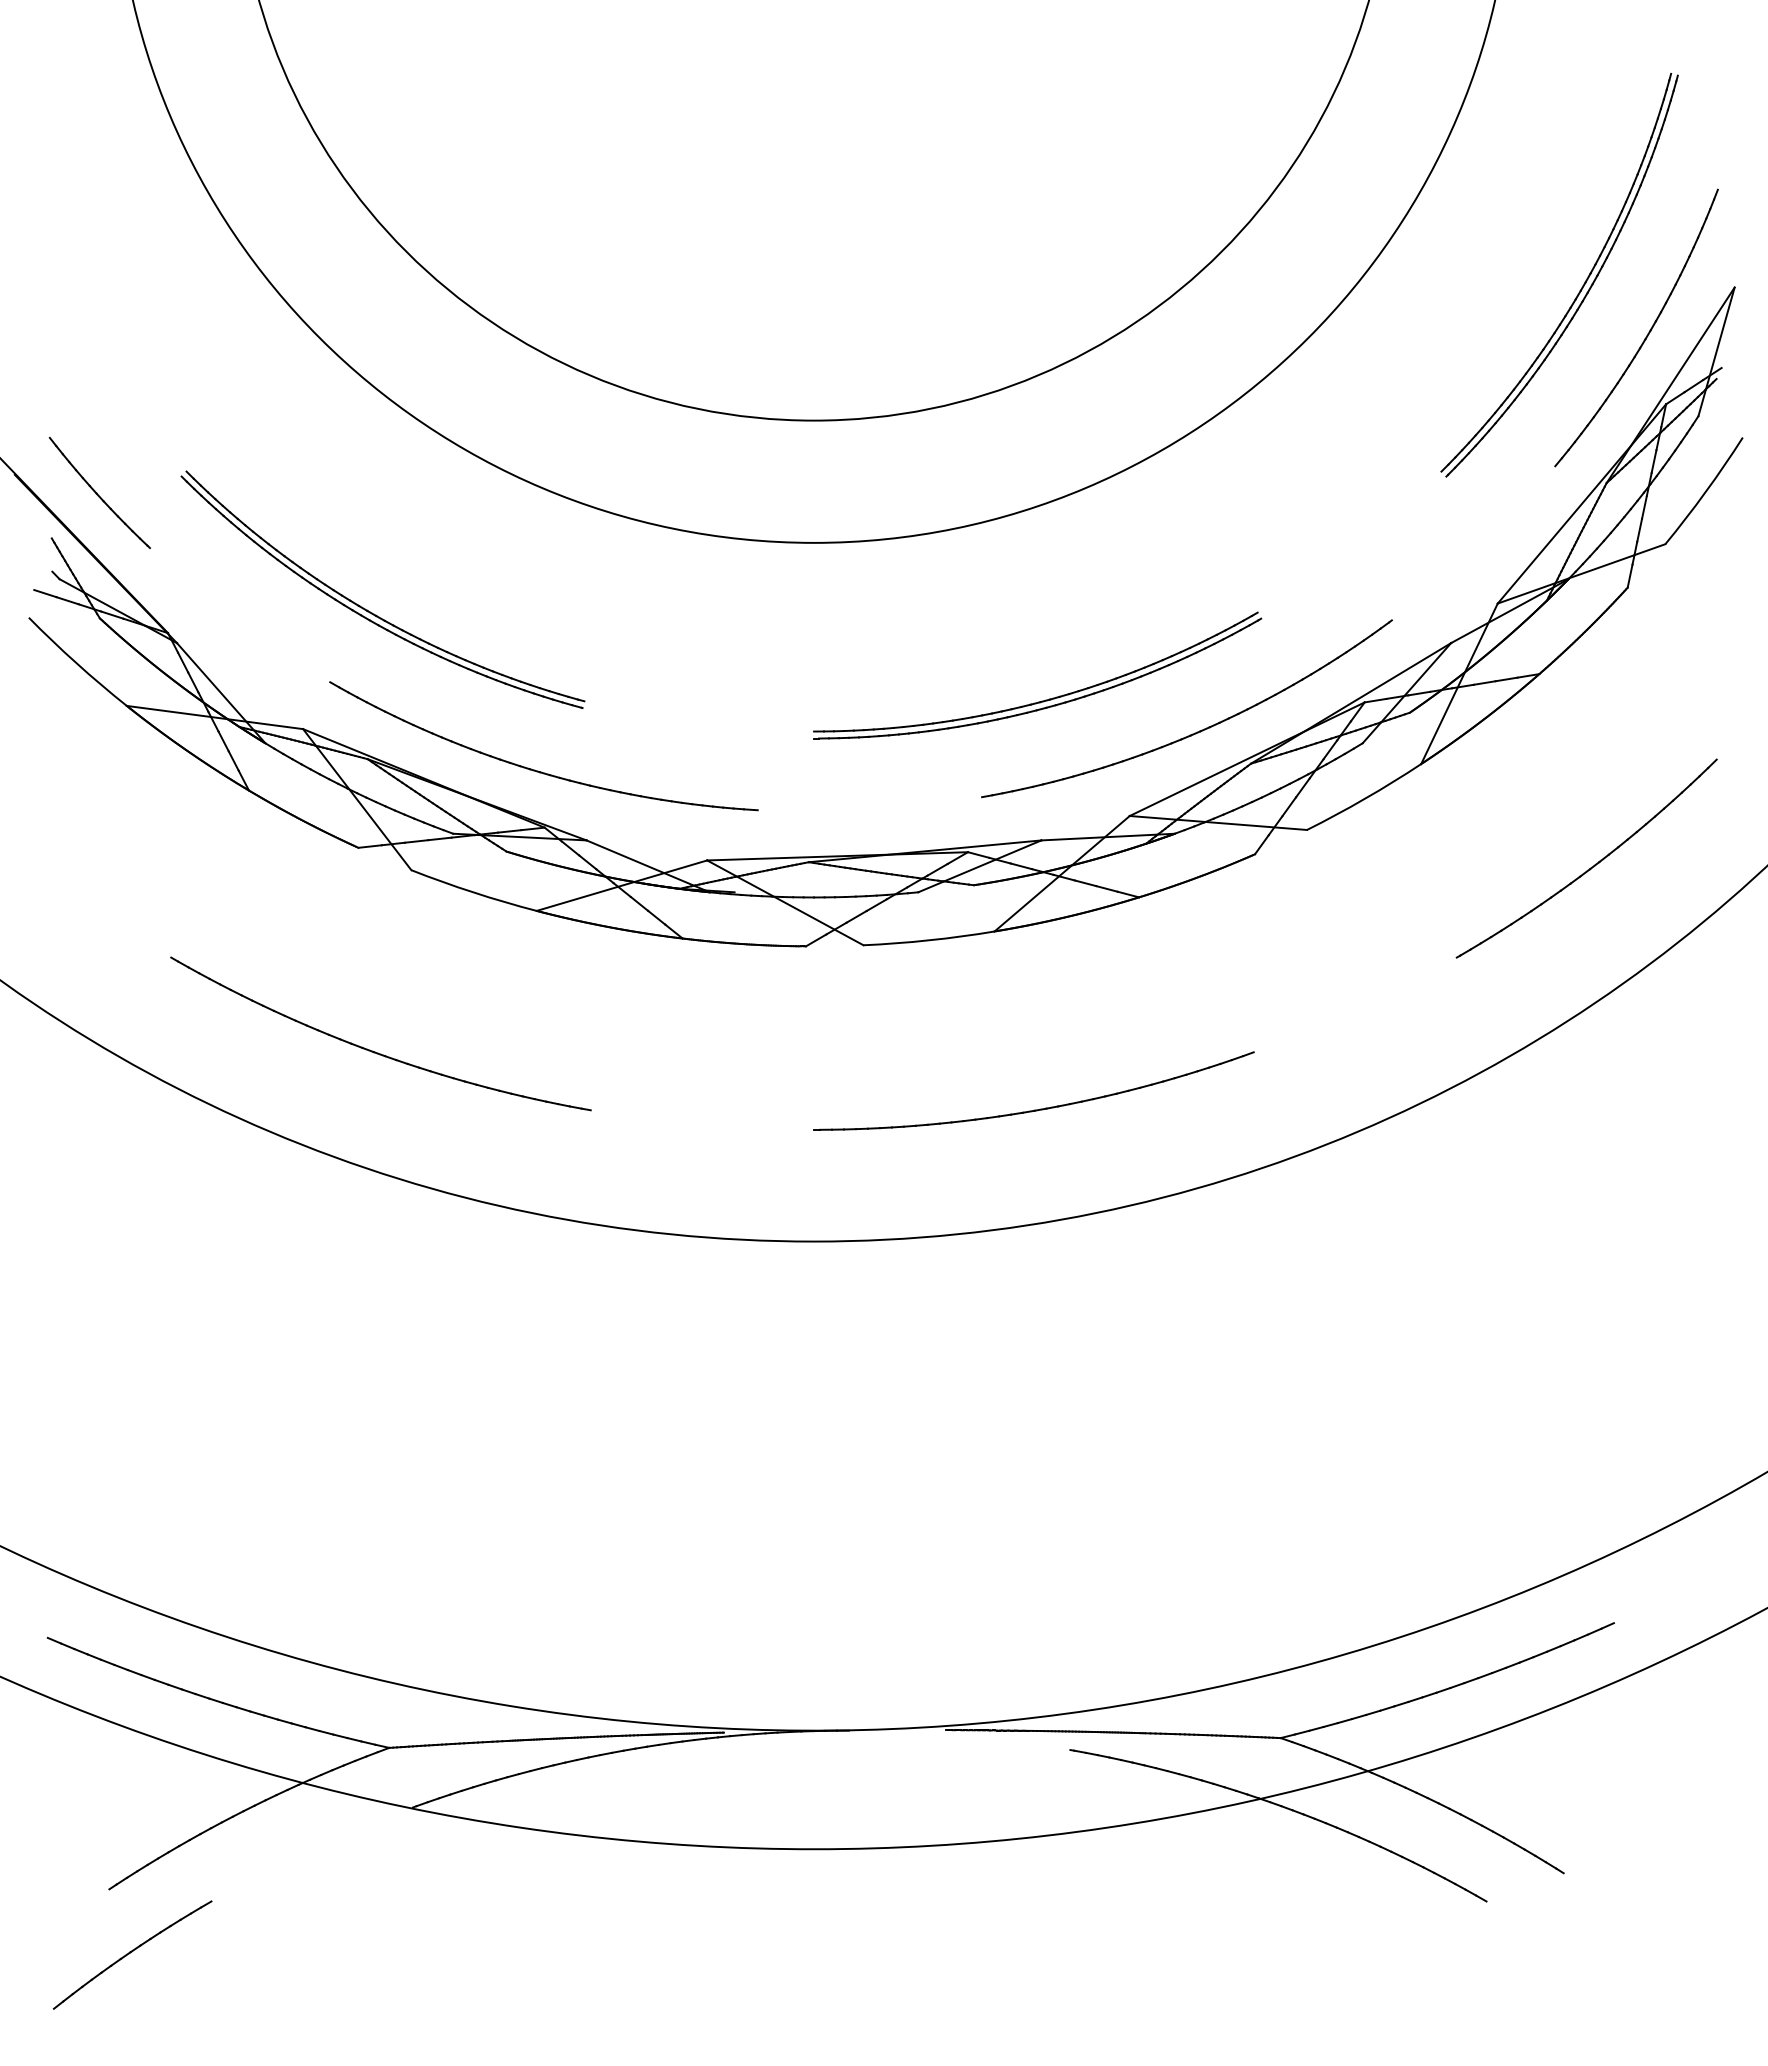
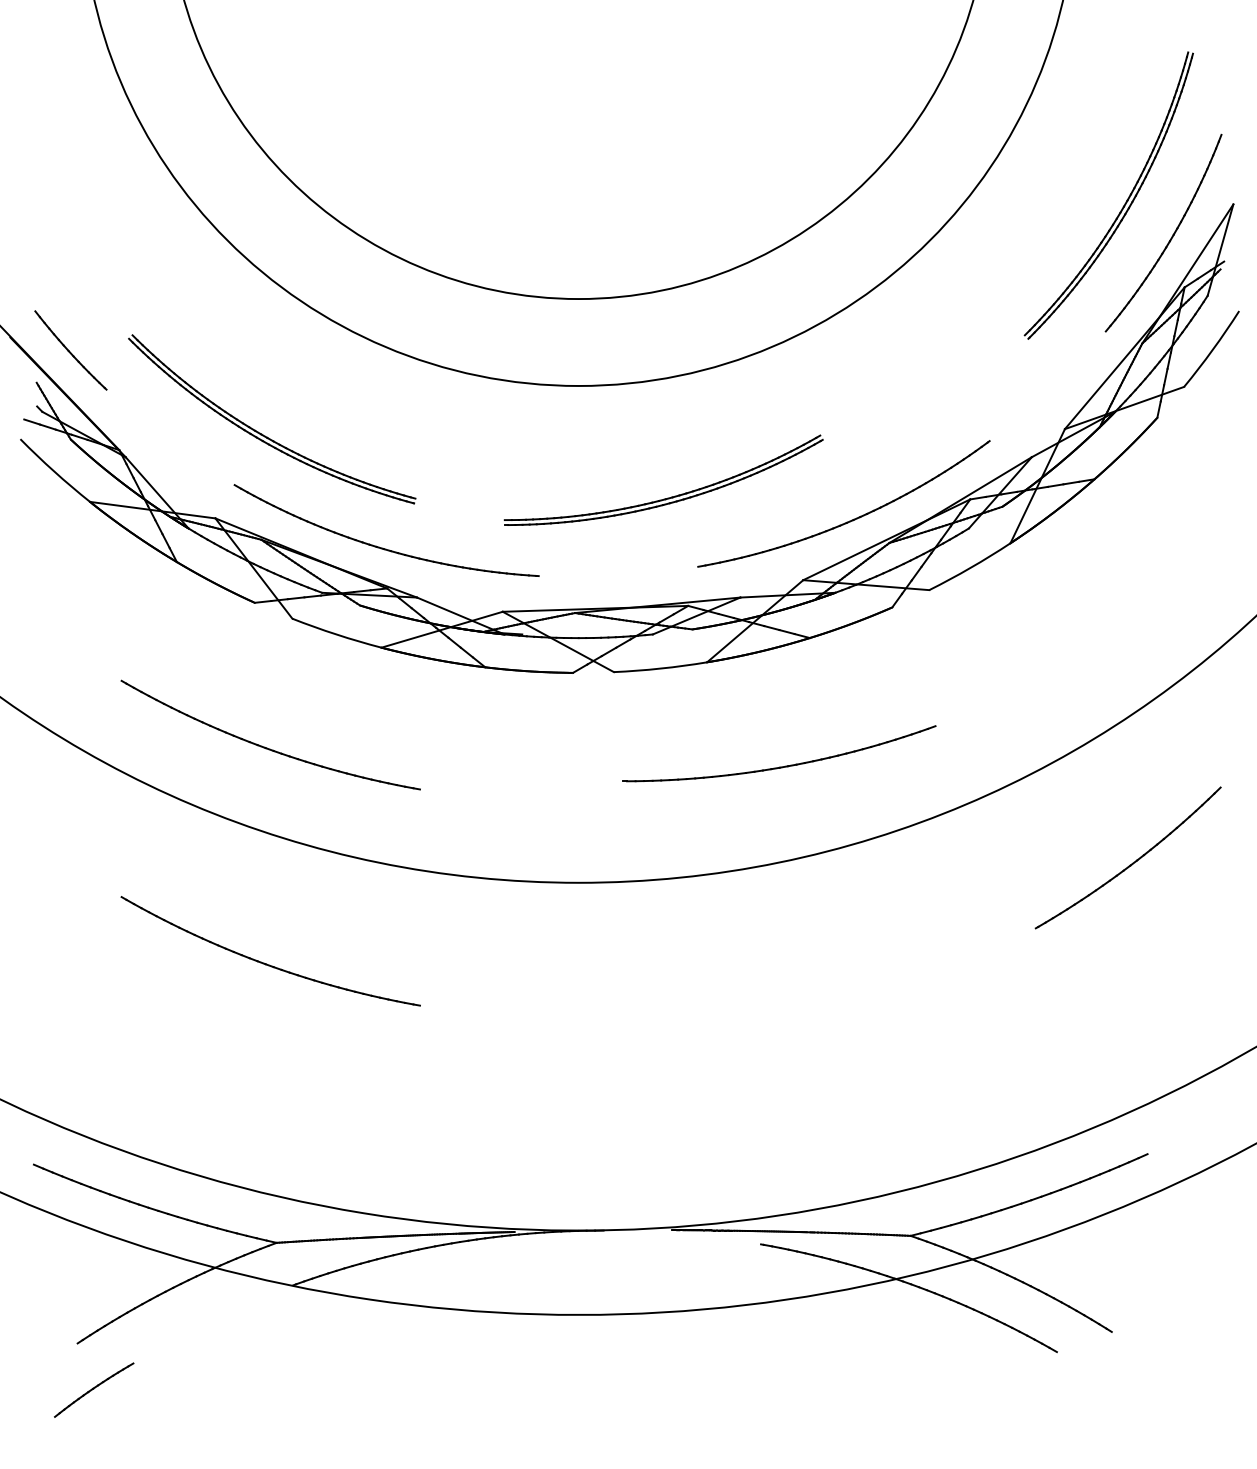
part: (1045, 699) -> (669, 497), moved
part: (1591, 866) -> (1131, 863), moved
part: (1034, 1109) -> (779, 766), moved
part: (375, 1355) -> (266, 963), added
part: (132, 1954) -> (94, 1389), size x0.7

